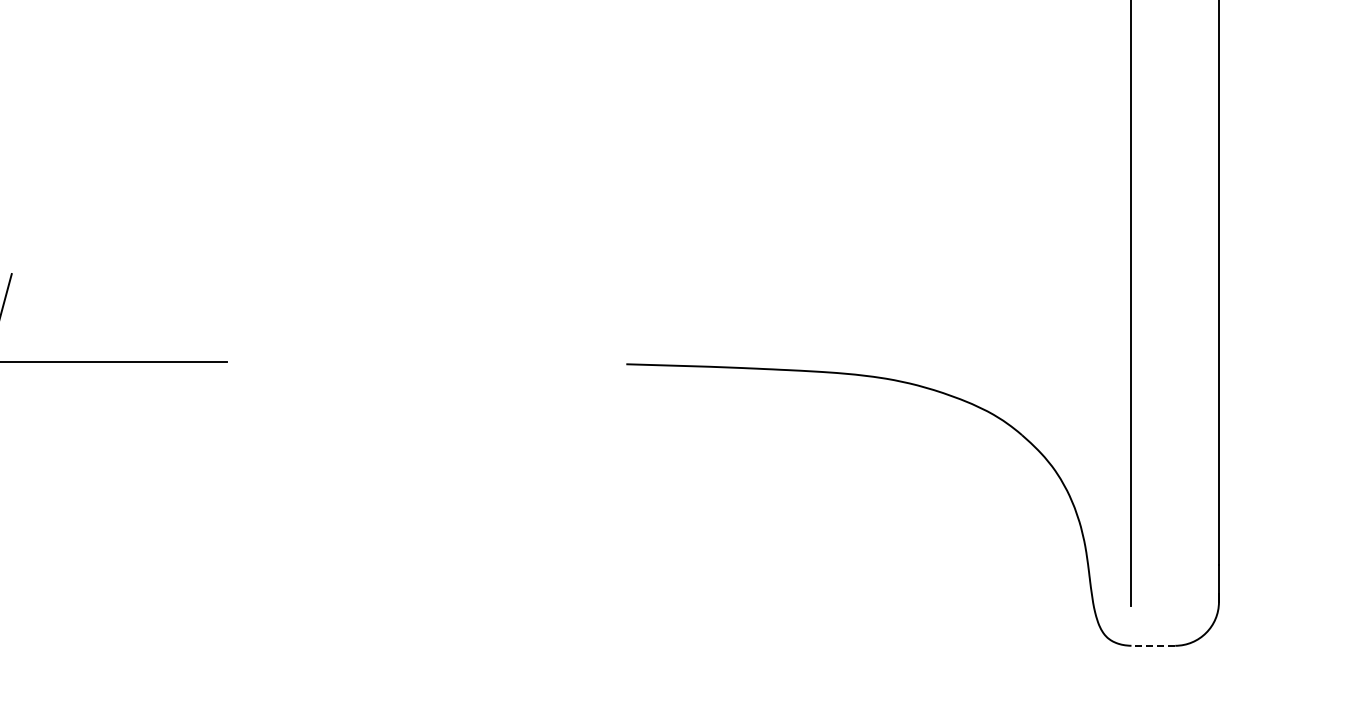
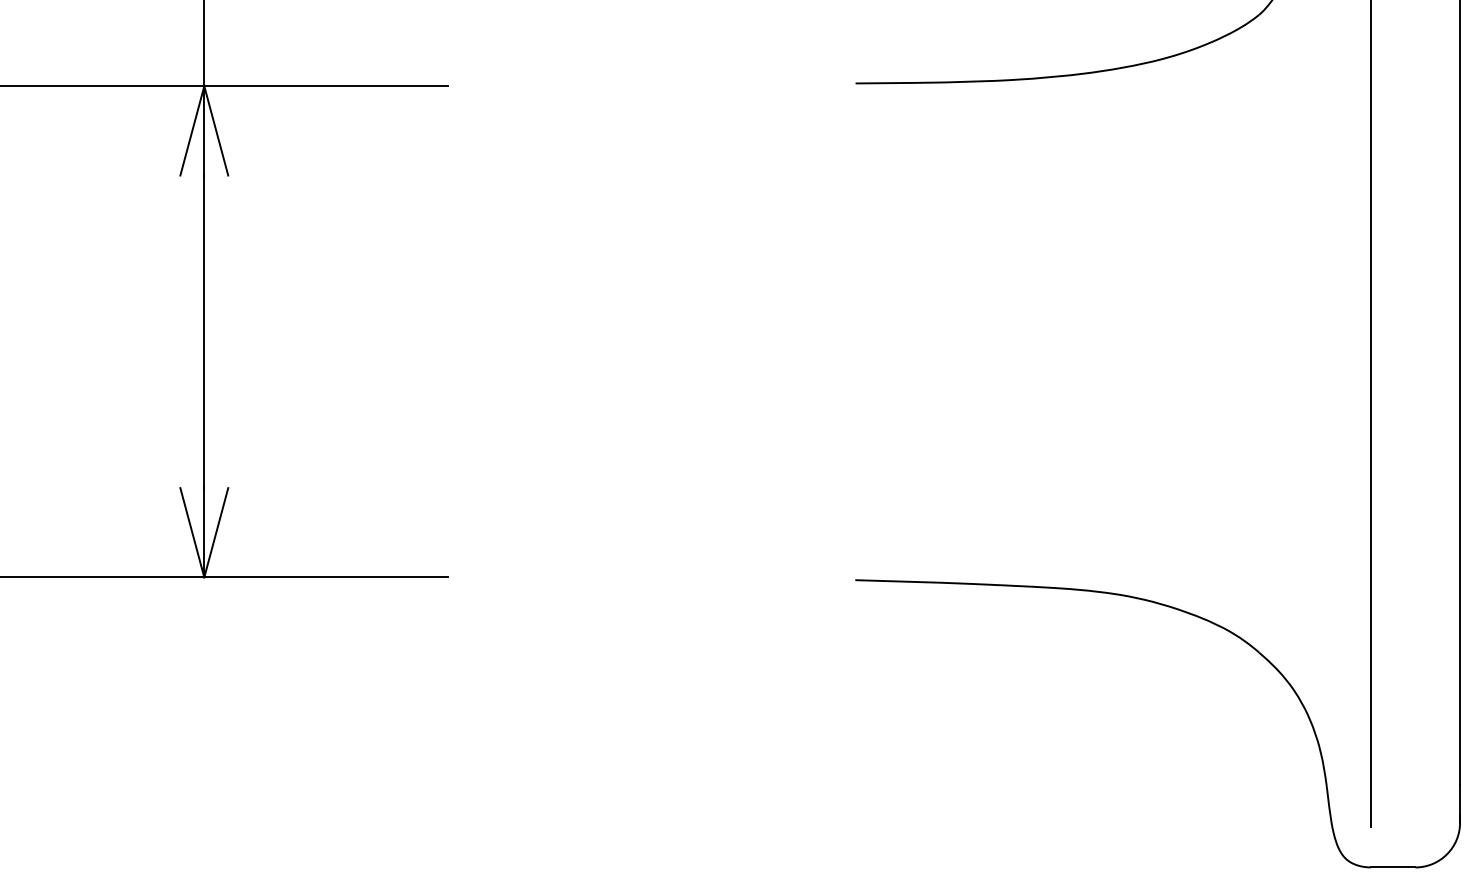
line: (1152, 645) -> (1392, 867), dashed -> solid

